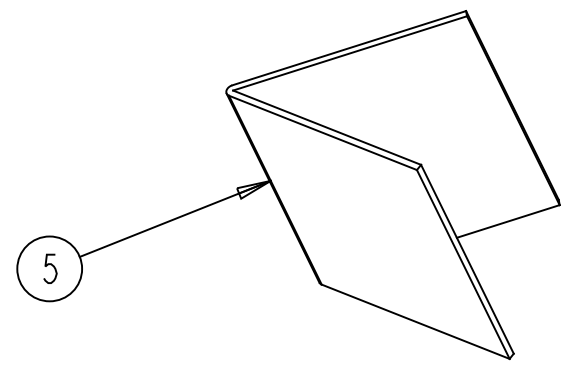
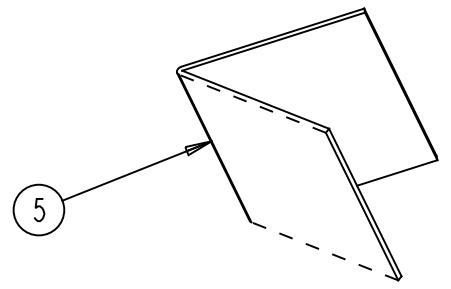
line: (322, 132) -> (252, 103), solid -> dashed
line: (415, 321) -> (324, 251), solid -> dashed

